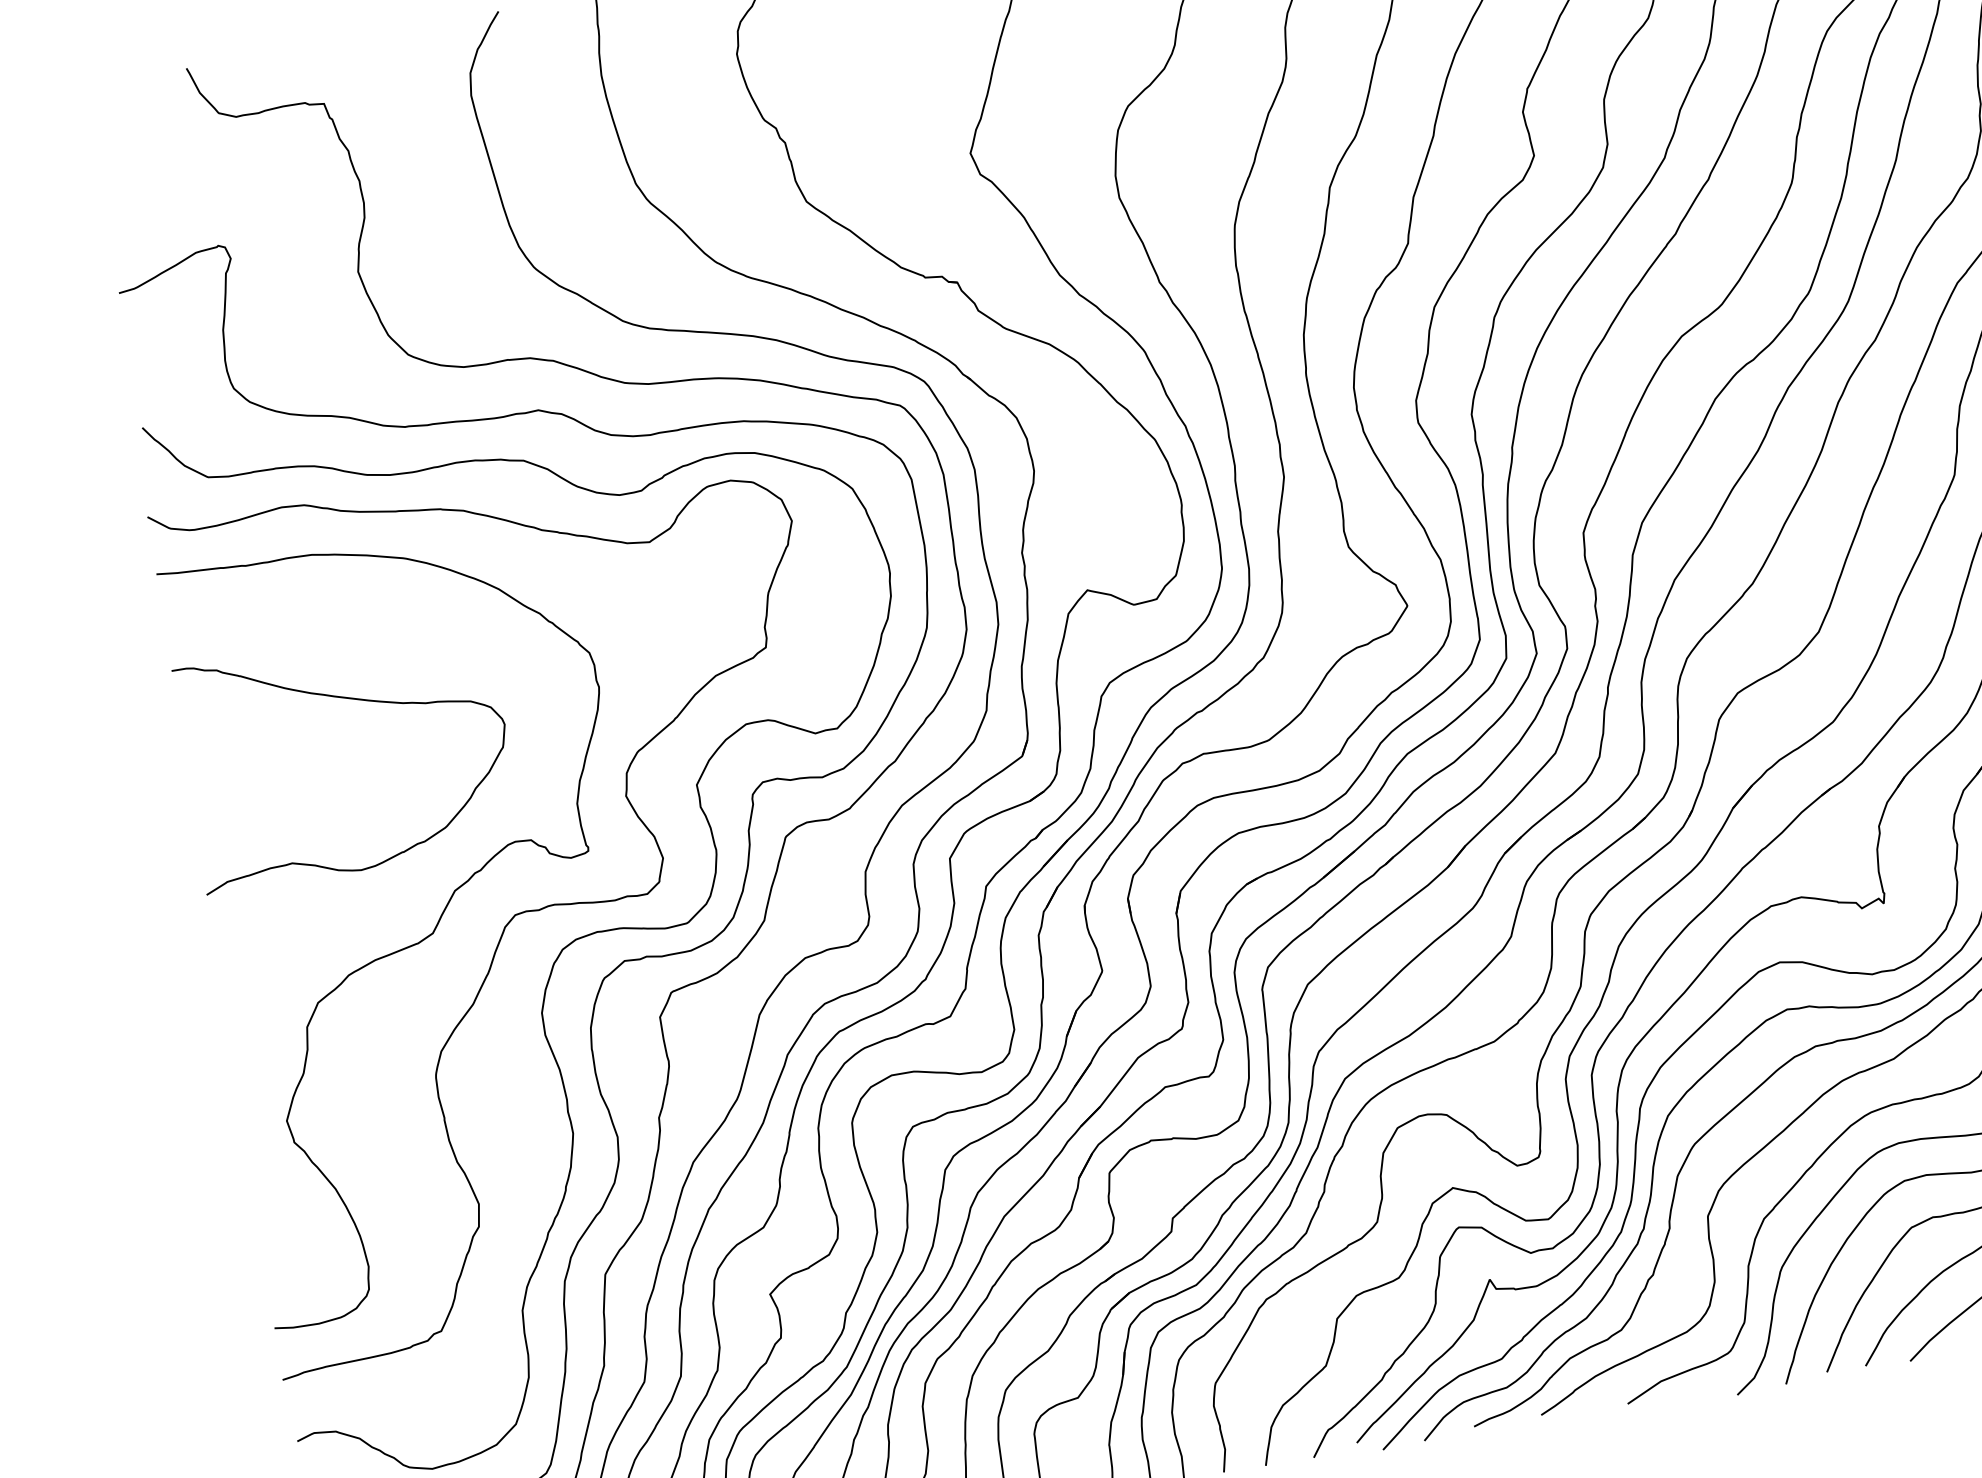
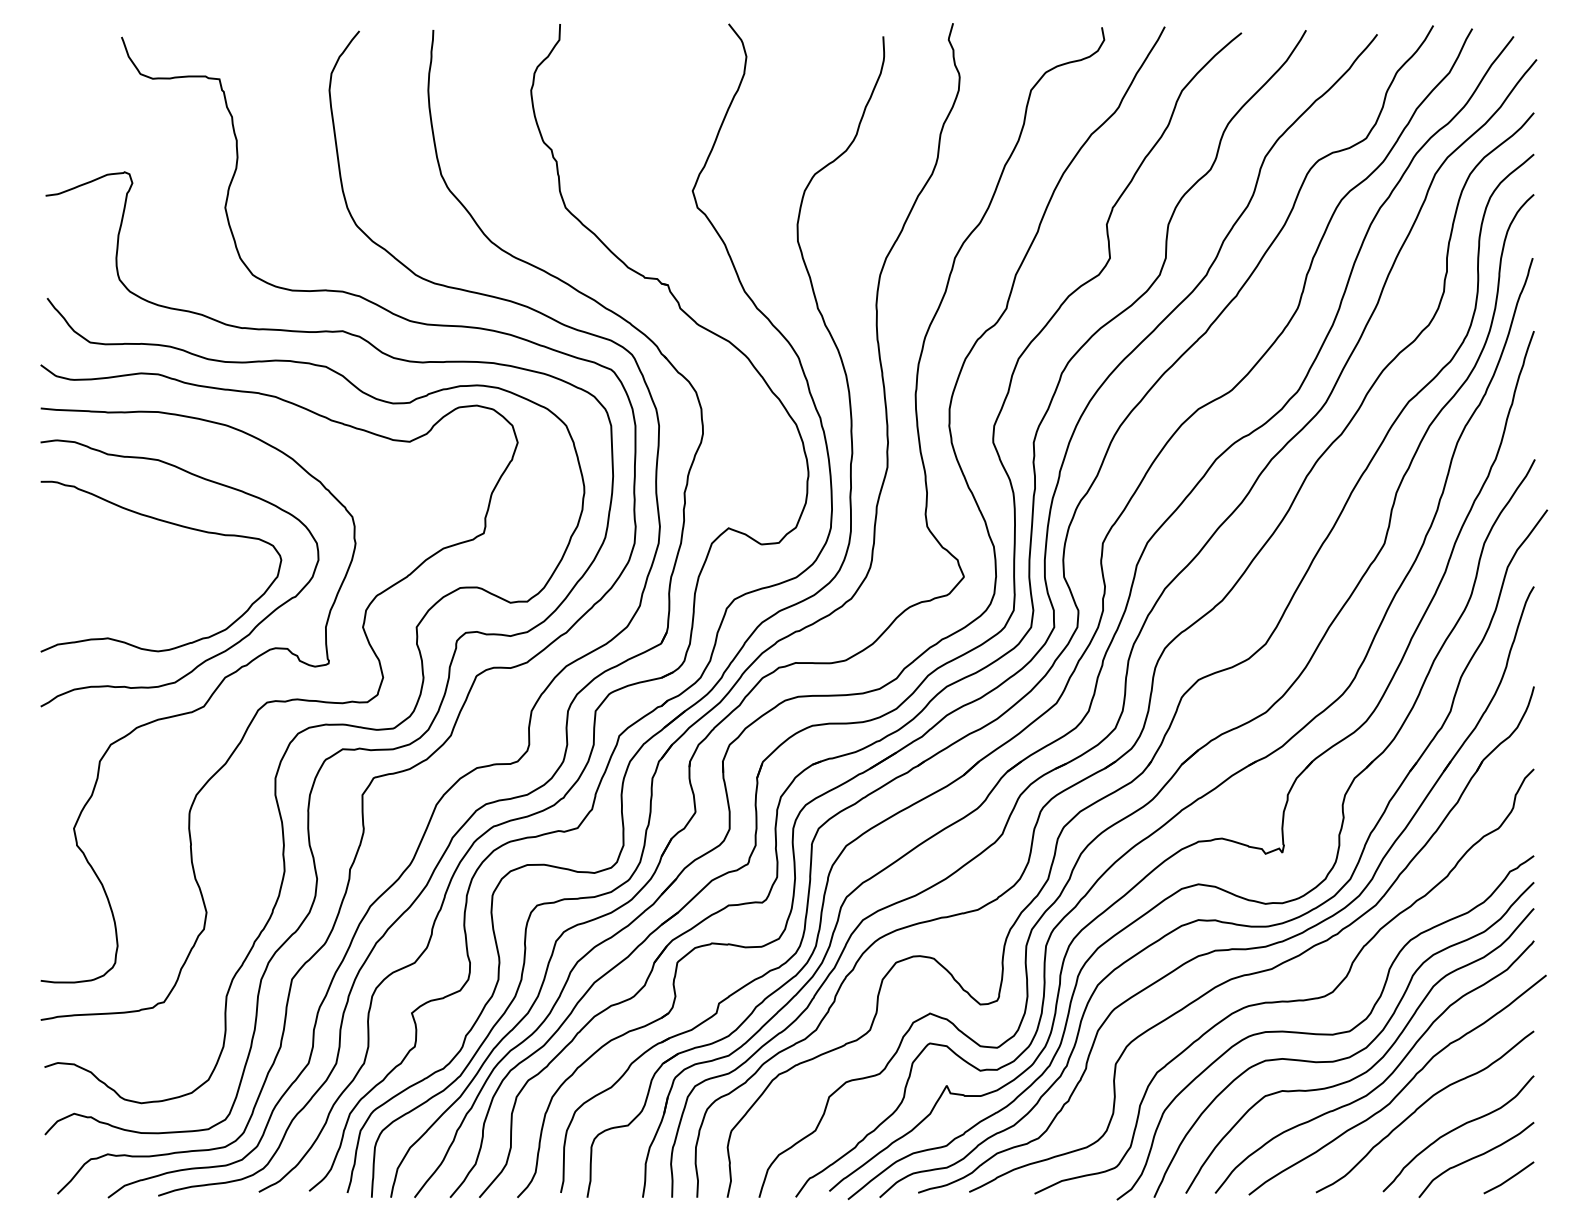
curve: (453, 850) -> (228, 647), added

